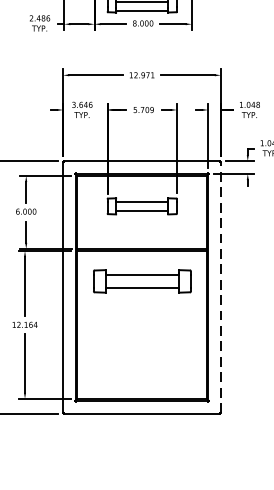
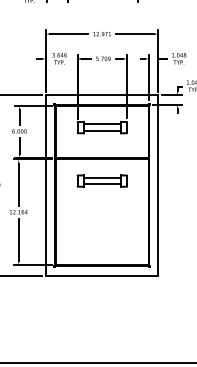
part: (141, 280) -> (101, 180), size x0.71
line: (220, 287) -> (158, 185), dashed -> solid

